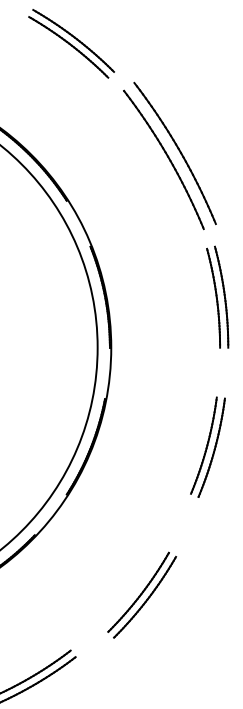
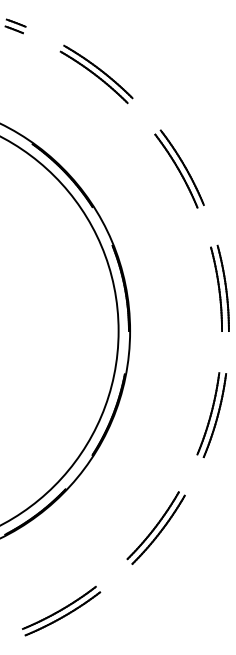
part: (169, 155) -> (179, 168), size x0.62
part: (141, 594) -> (155, 527), moved

